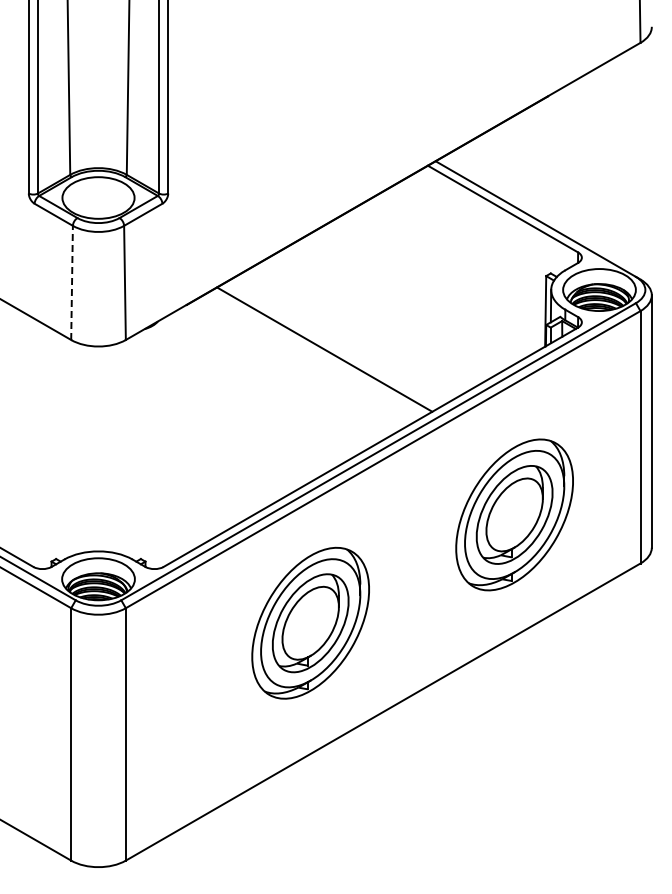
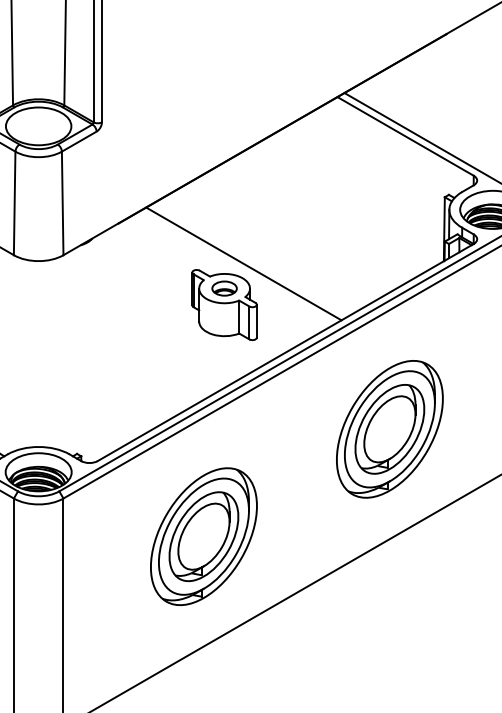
line: (72, 282) -> (15, 203), dashed -> solid
part: (303, 394) -> (224, 304), added
part: (514, 514) -> (389, 428), moved
part: (310, 622) -> (203, 535), moved

